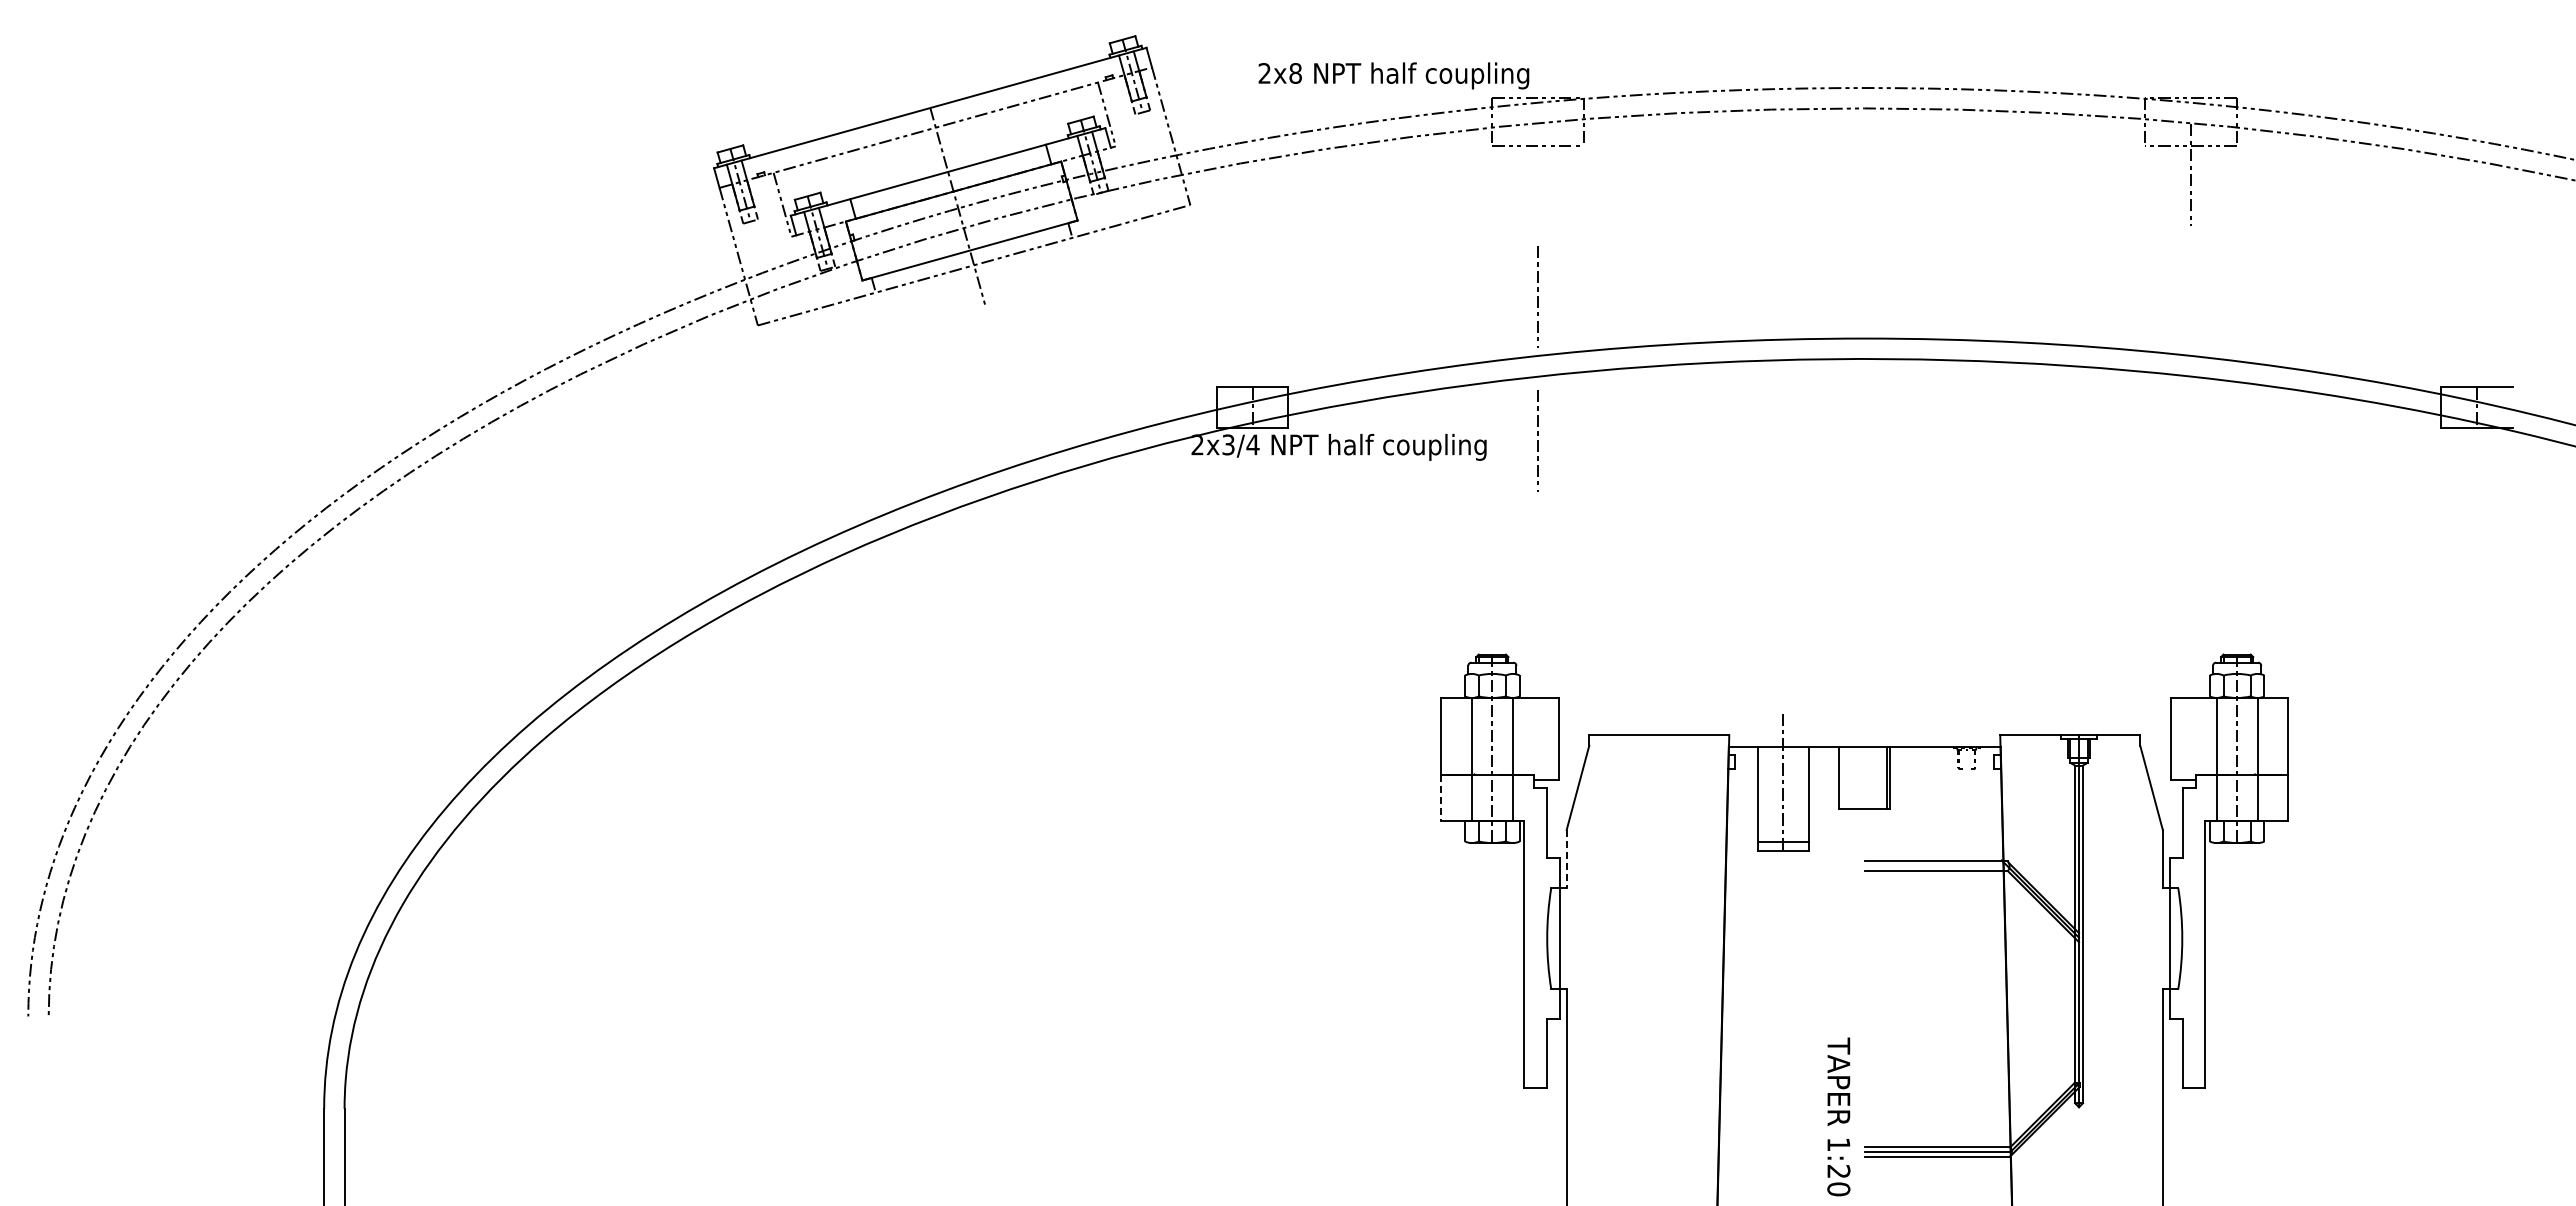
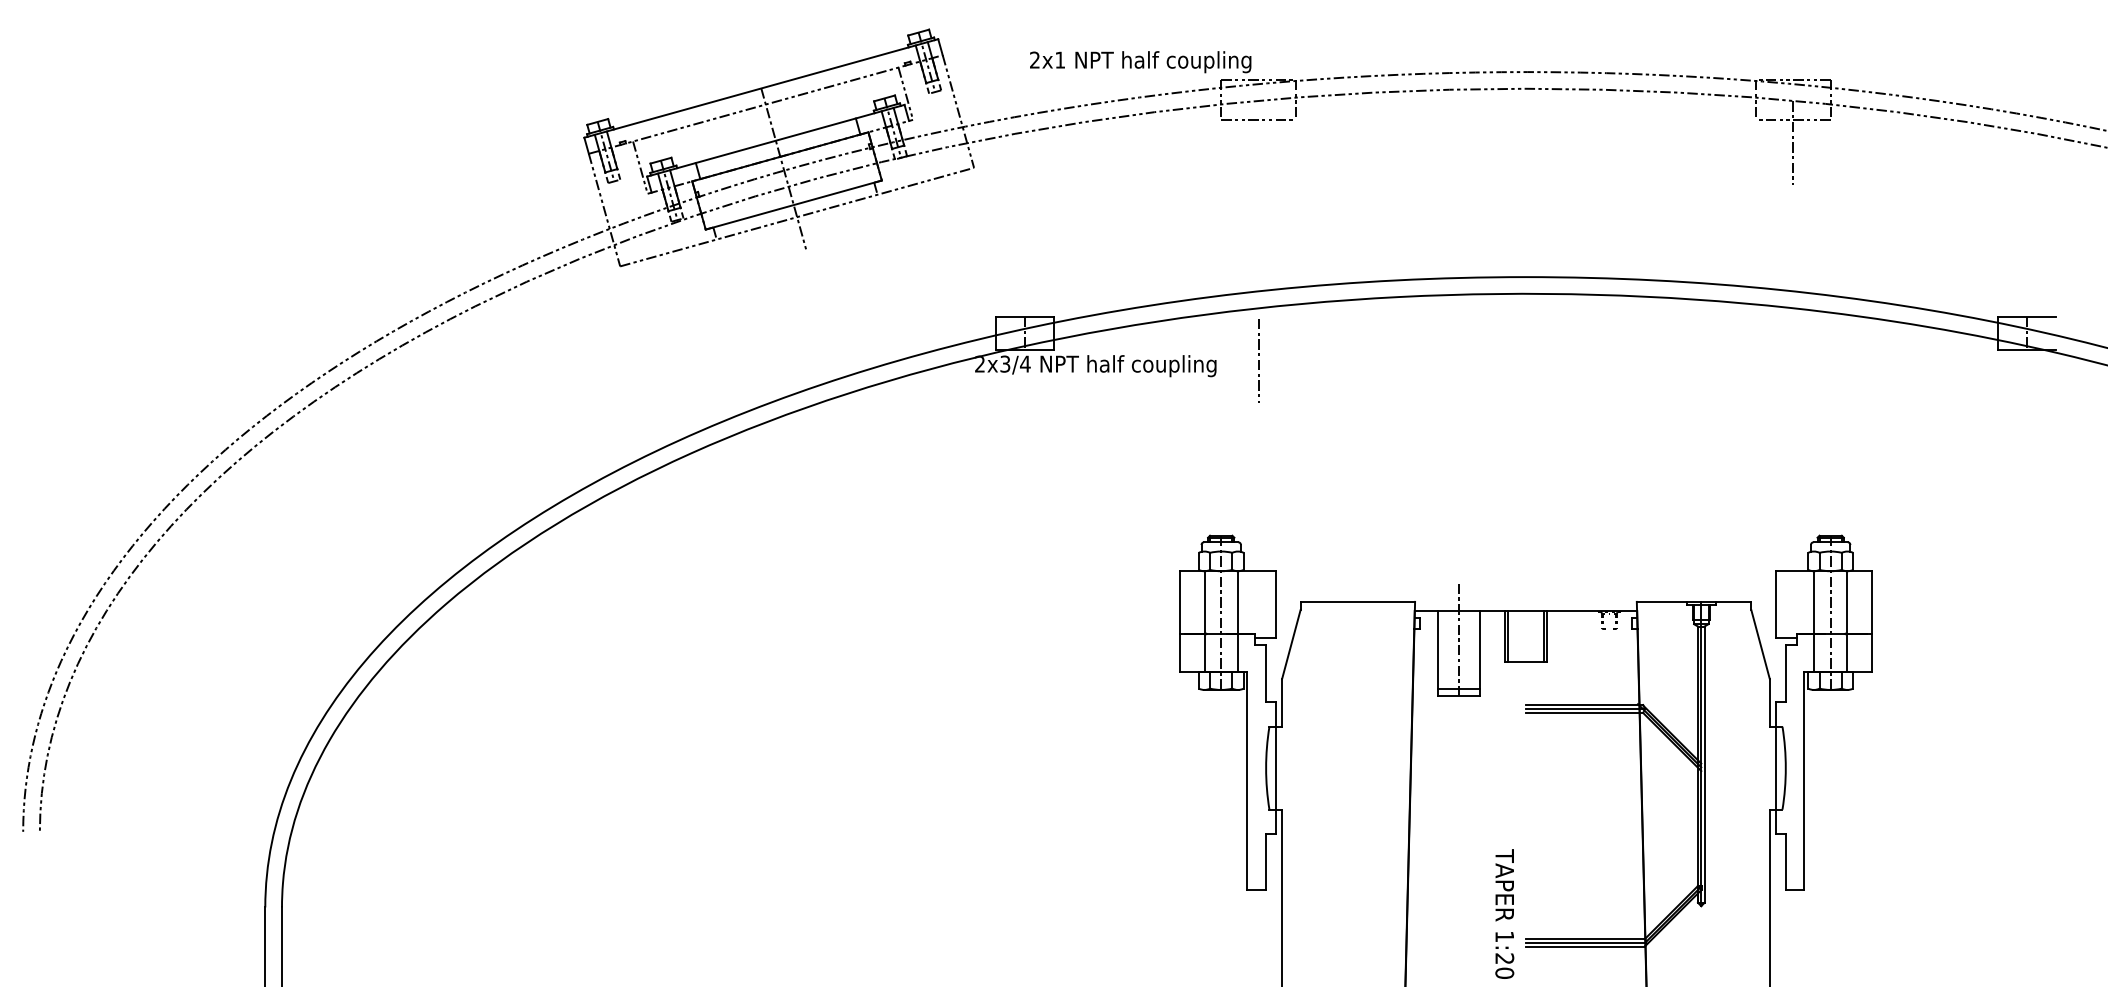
text: (1295, 73) -> (1060, 60), 2x8 -> 2x1
line: (1537, 296) -> (1258, 242), removed
line: (1842, 777) -> (1507, 636), added
line: (1441, 797) -> (1179, 652), dashed -> solid
line: (1566, 859) -> (1281, 703), dashed -> solid
line: (1937, 866) -> (1585, 709), added

